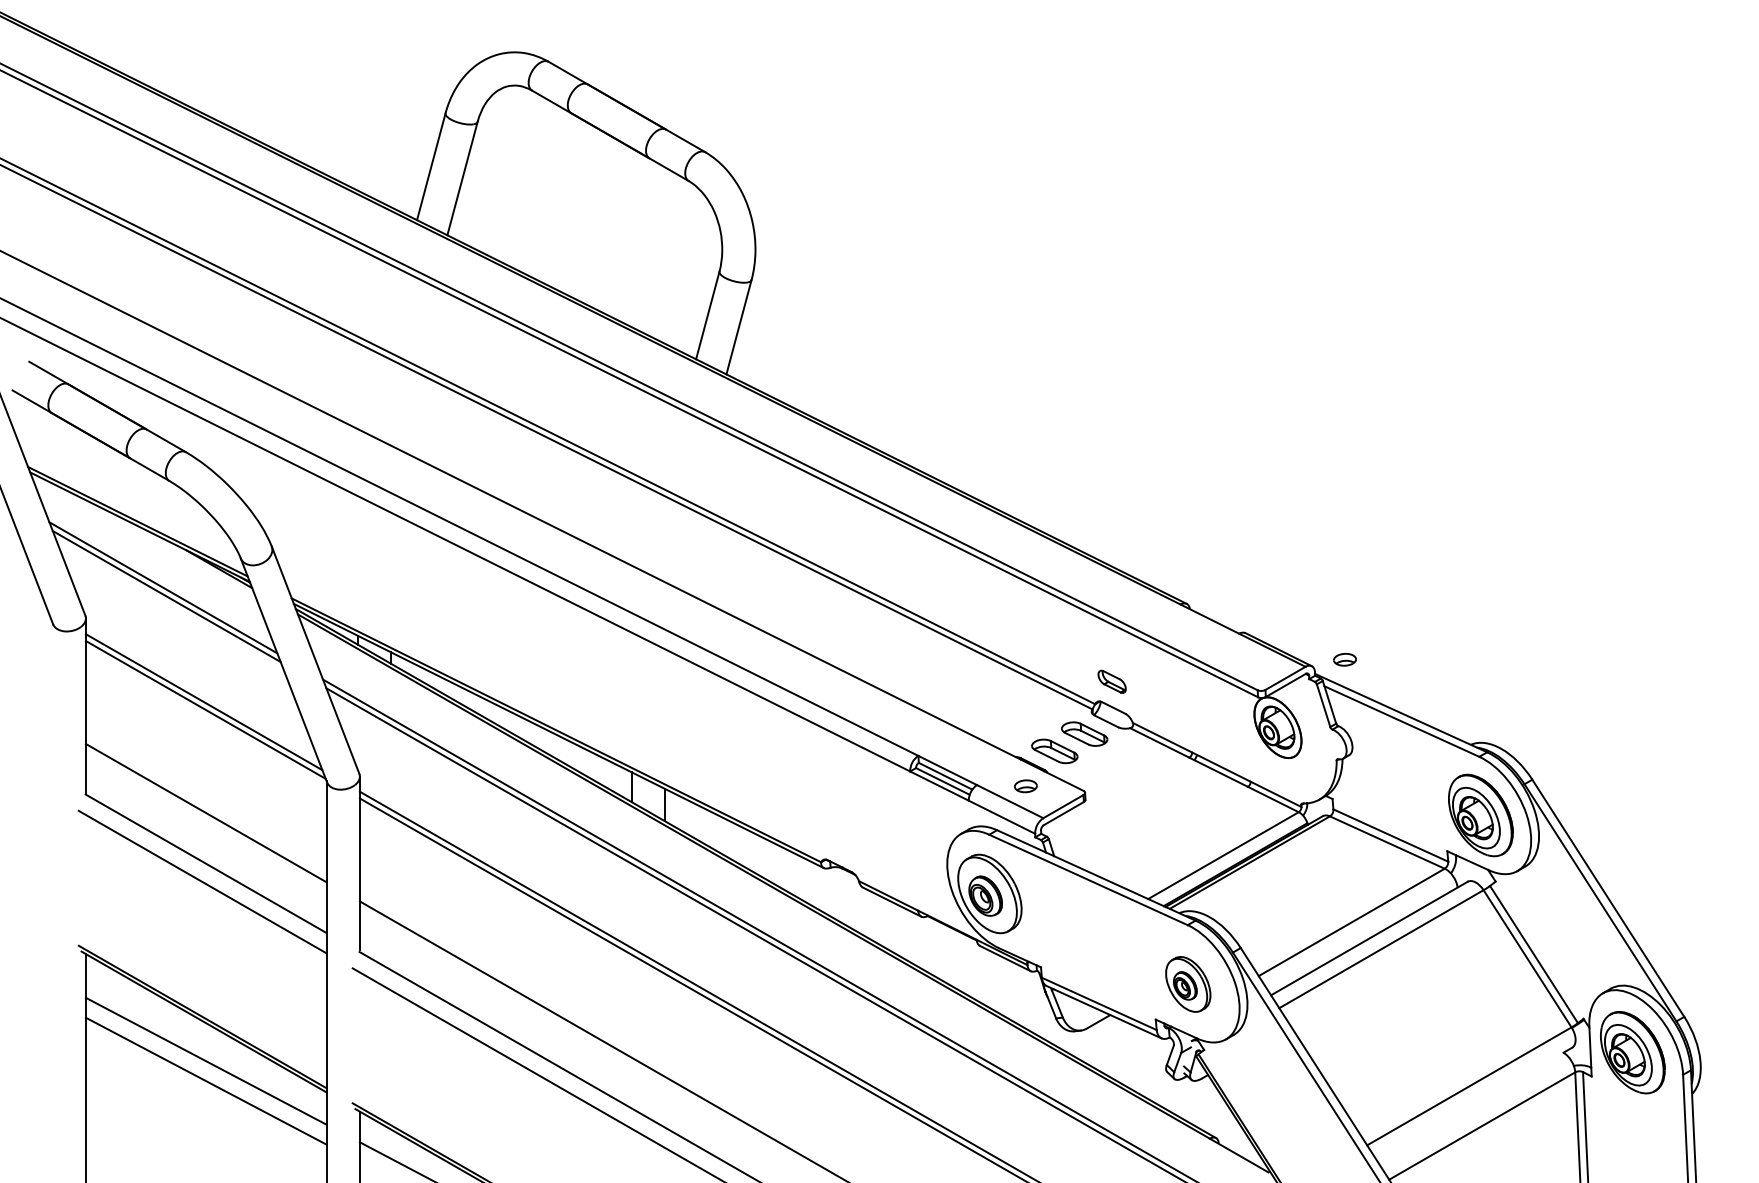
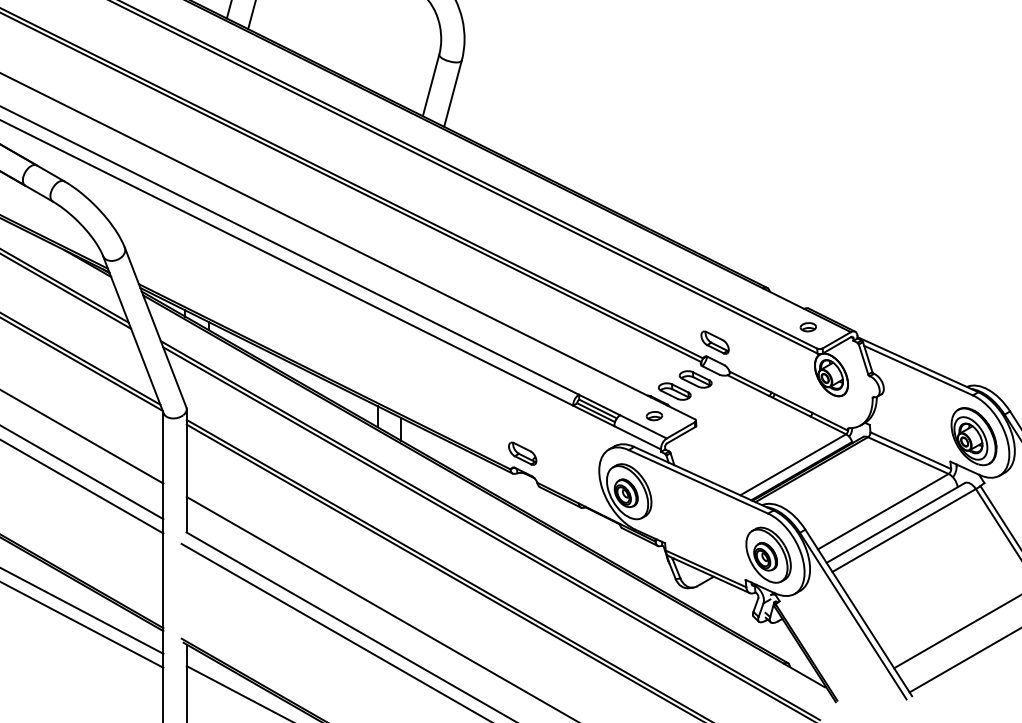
part: (1344, 659) -> (808, 327), moved
part: (1111, 681) -> (714, 342), size x1.43
part: (837, 839) -> (522, 453), added
part: (1187, 984) -> (767, 555), size x1.43

